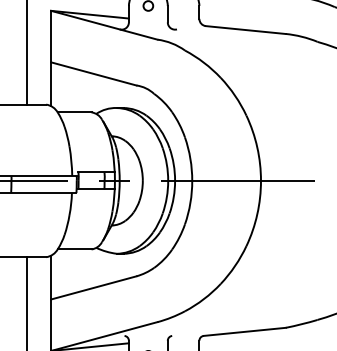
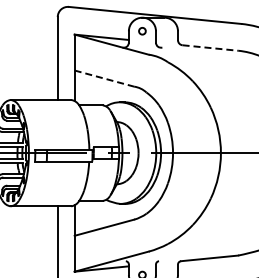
line: (246, 30) -> (210, 48), solid -> dashed
line: (93, 73) -> (104, 78), solid -> dashed

